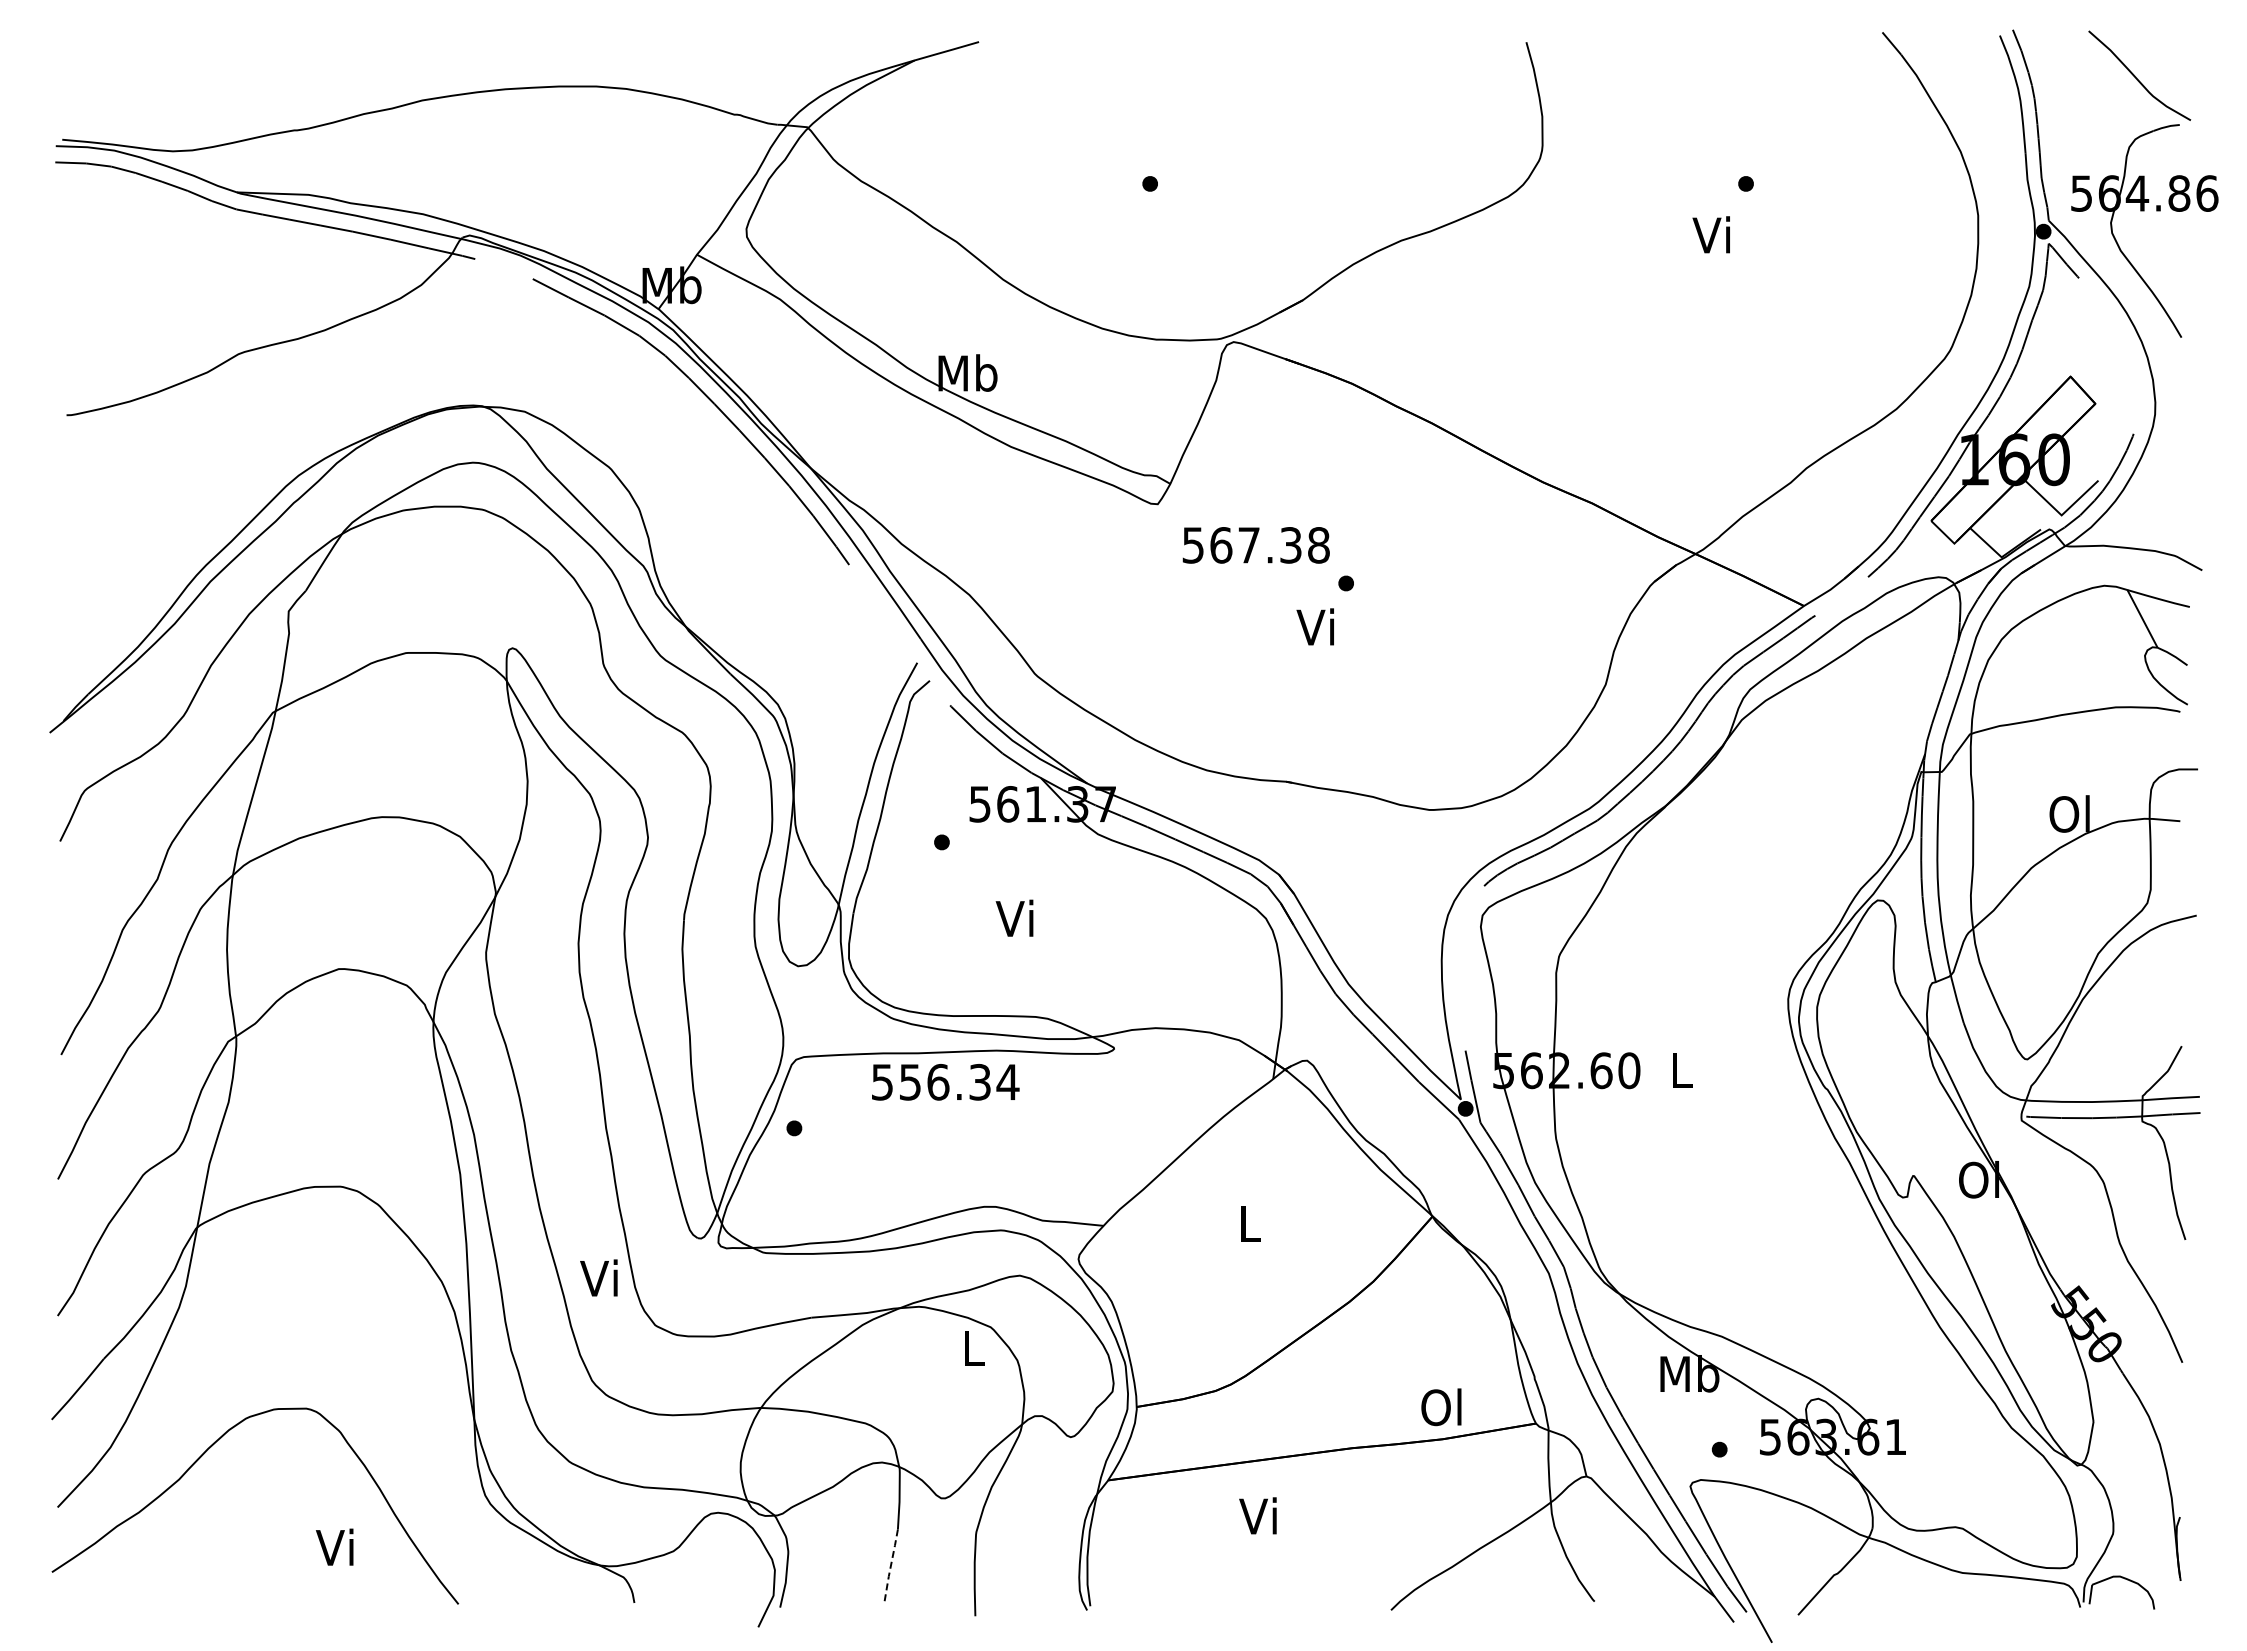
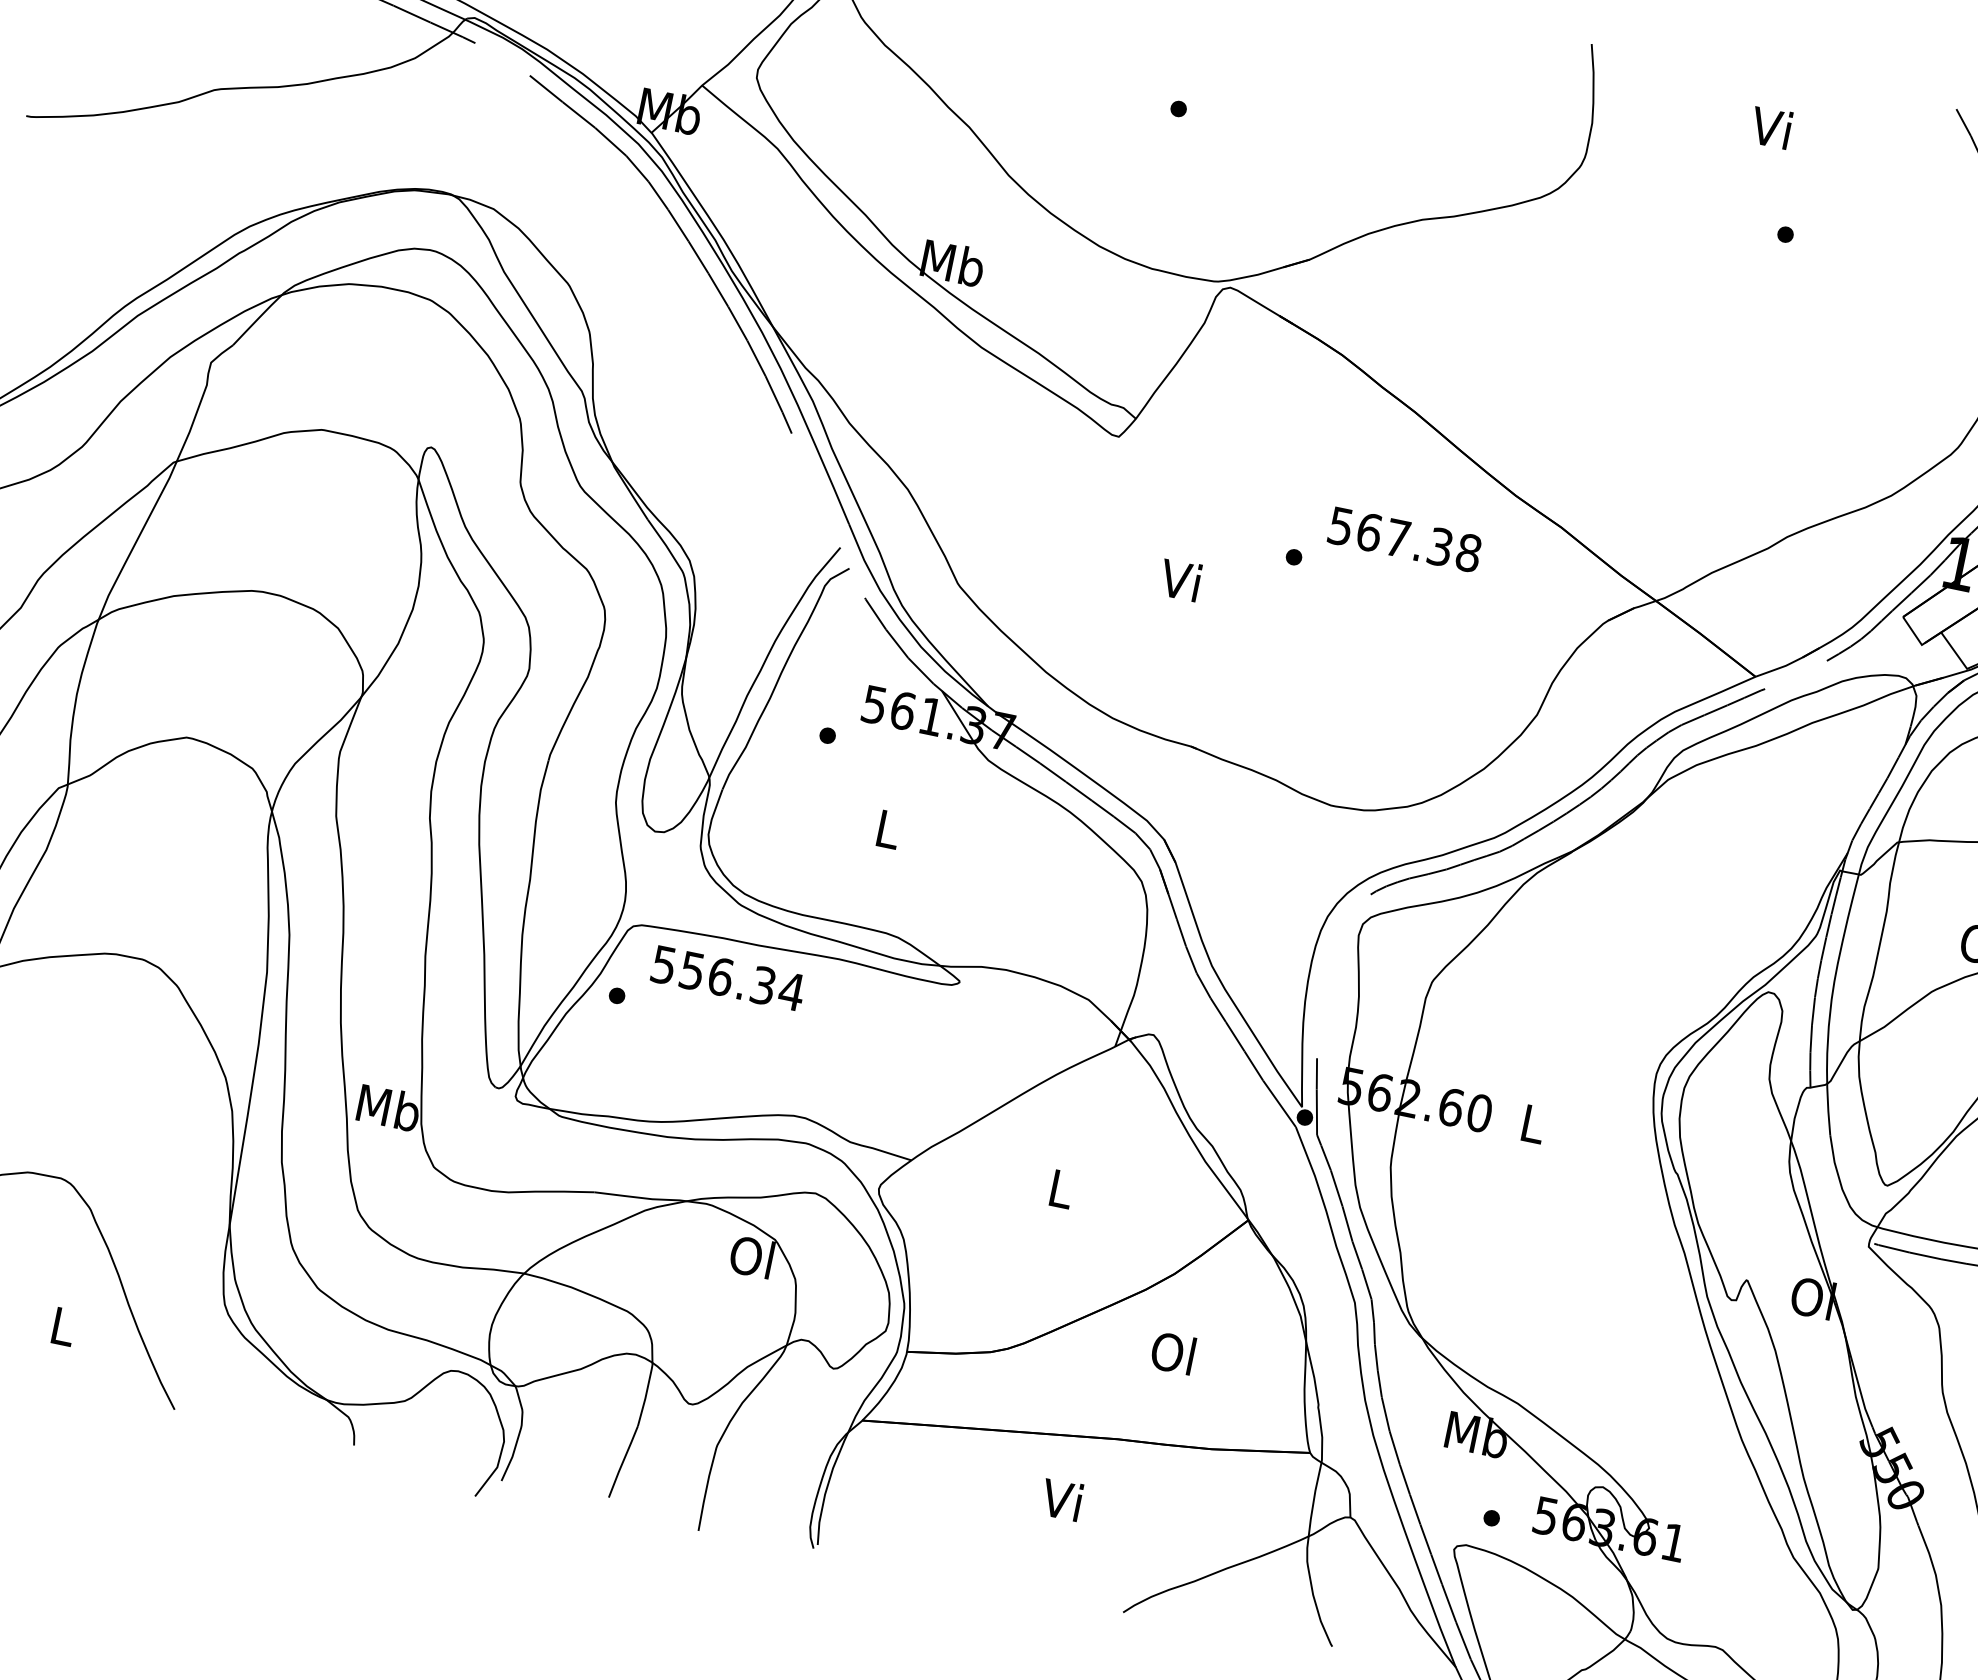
text: (1710, 234) -> (1770, 126), moved
text: (1255, 545) -> (1404, 539), moved
text: (1314, 626) -> (1179, 579), moved
text: (1014, 917) -> (885, 827), Vi -> L
text: (945, 1082) -> (728, 978), moved
text: (601, 1278) -> (388, 1108), Vi -> Mb
text: (972, 1347) -> (752, 1256), L -> Ol
text: (1441, 1407) -> (1173, 1353), moved
text: (1257, 1515) -> (1061, 1499), moved
text: (334, 1546) -> (60, 1324), Vi -> L
line: (890, 1565) -> (622, 1461), dashed -> solid

